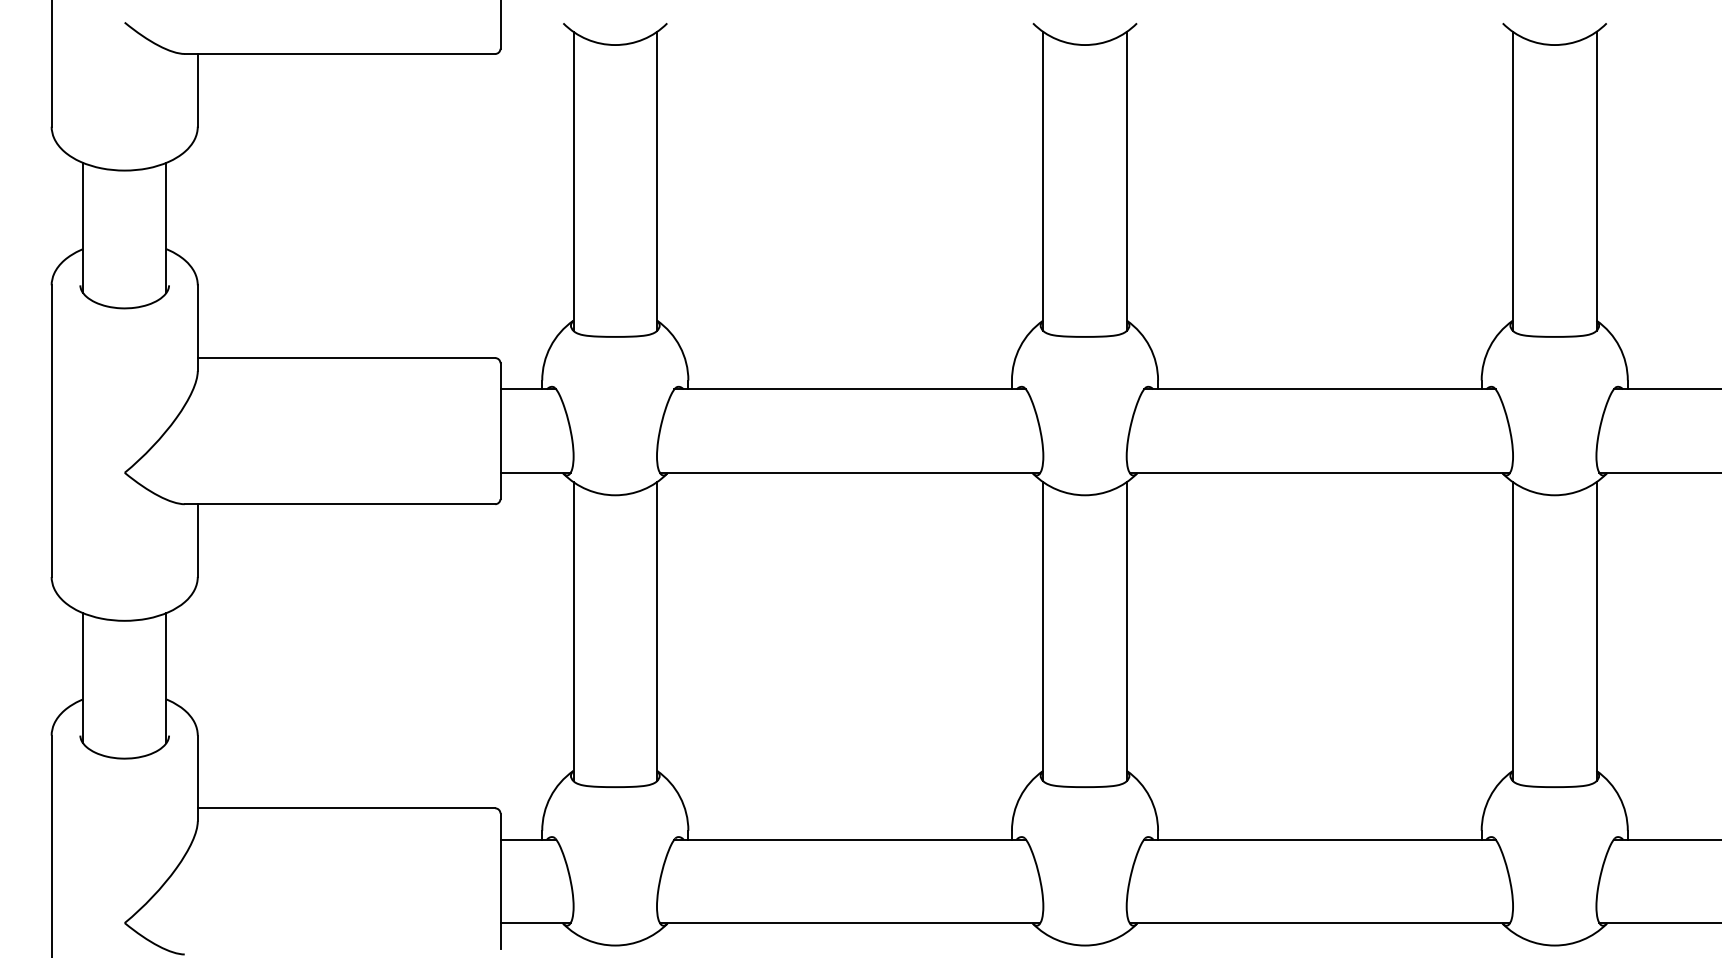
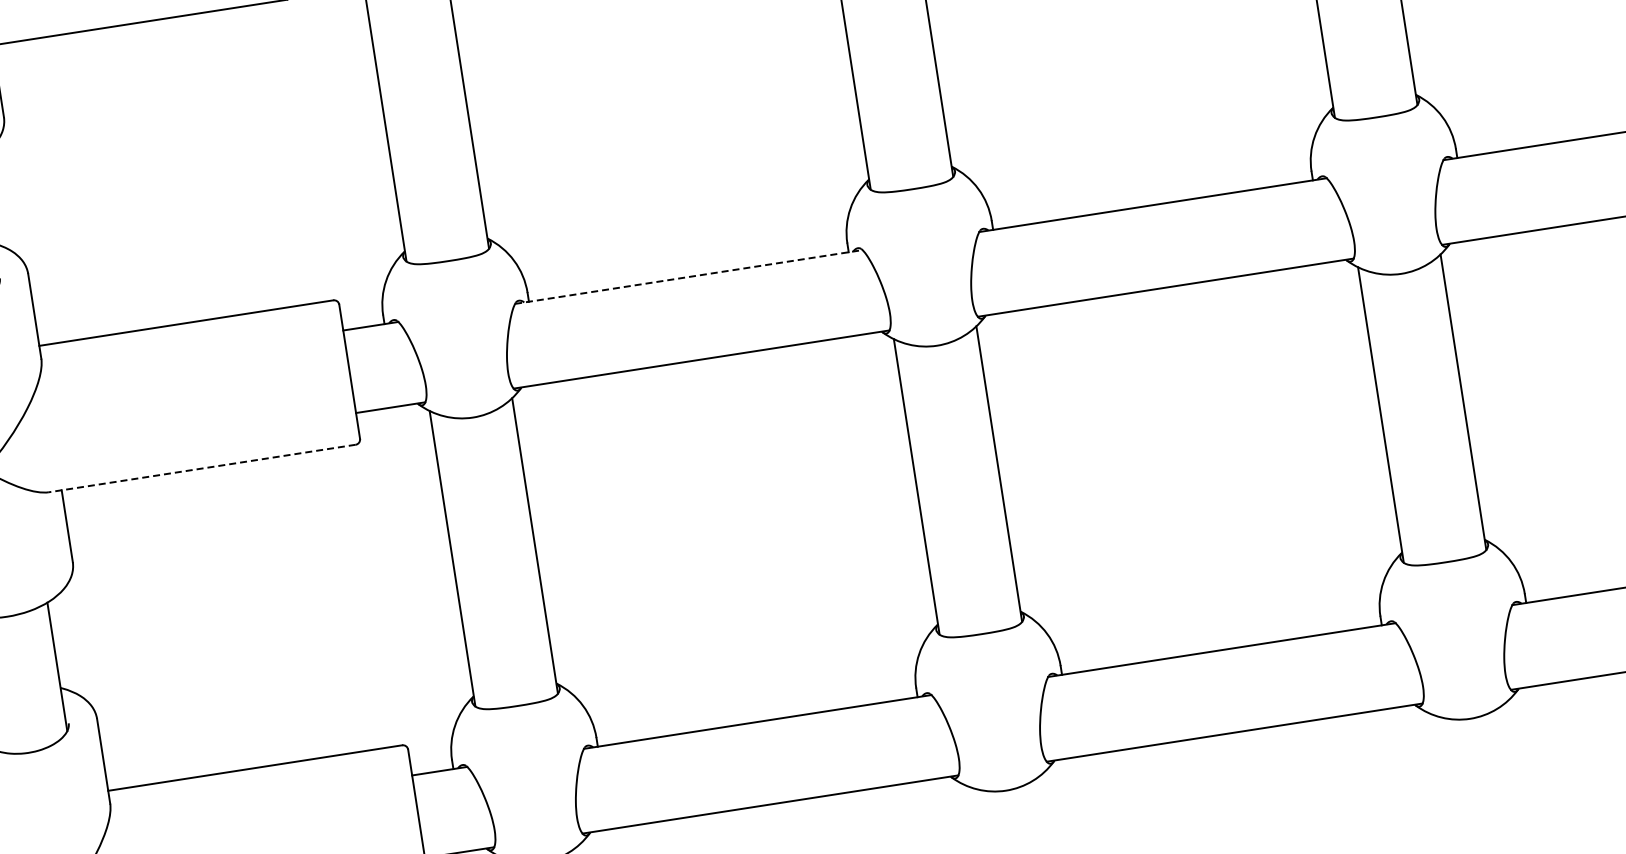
line: (850, 389) -> (689, 277), solid -> dashed
line: (339, 504) -> (201, 468), solid -> dashed

